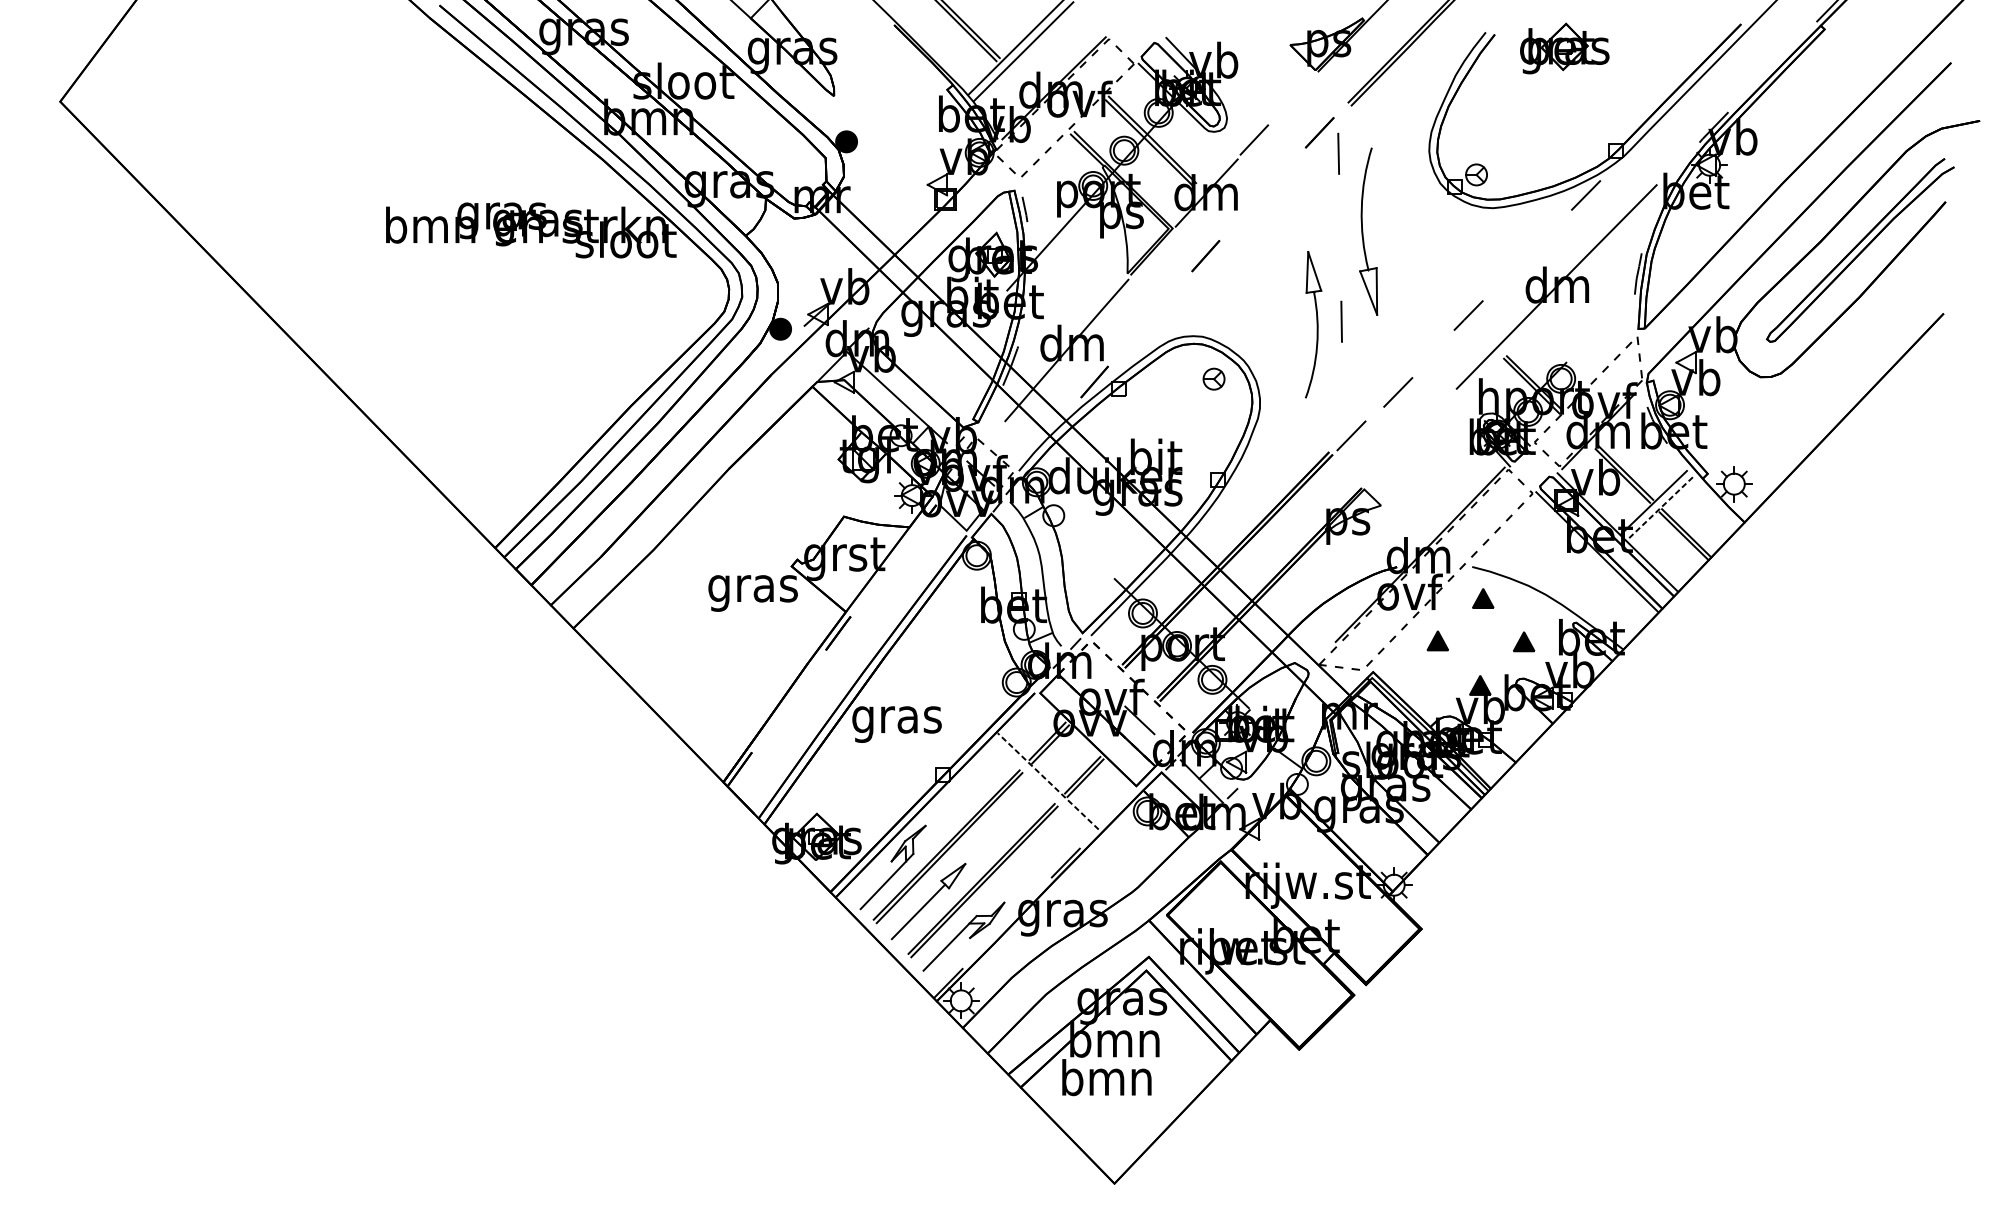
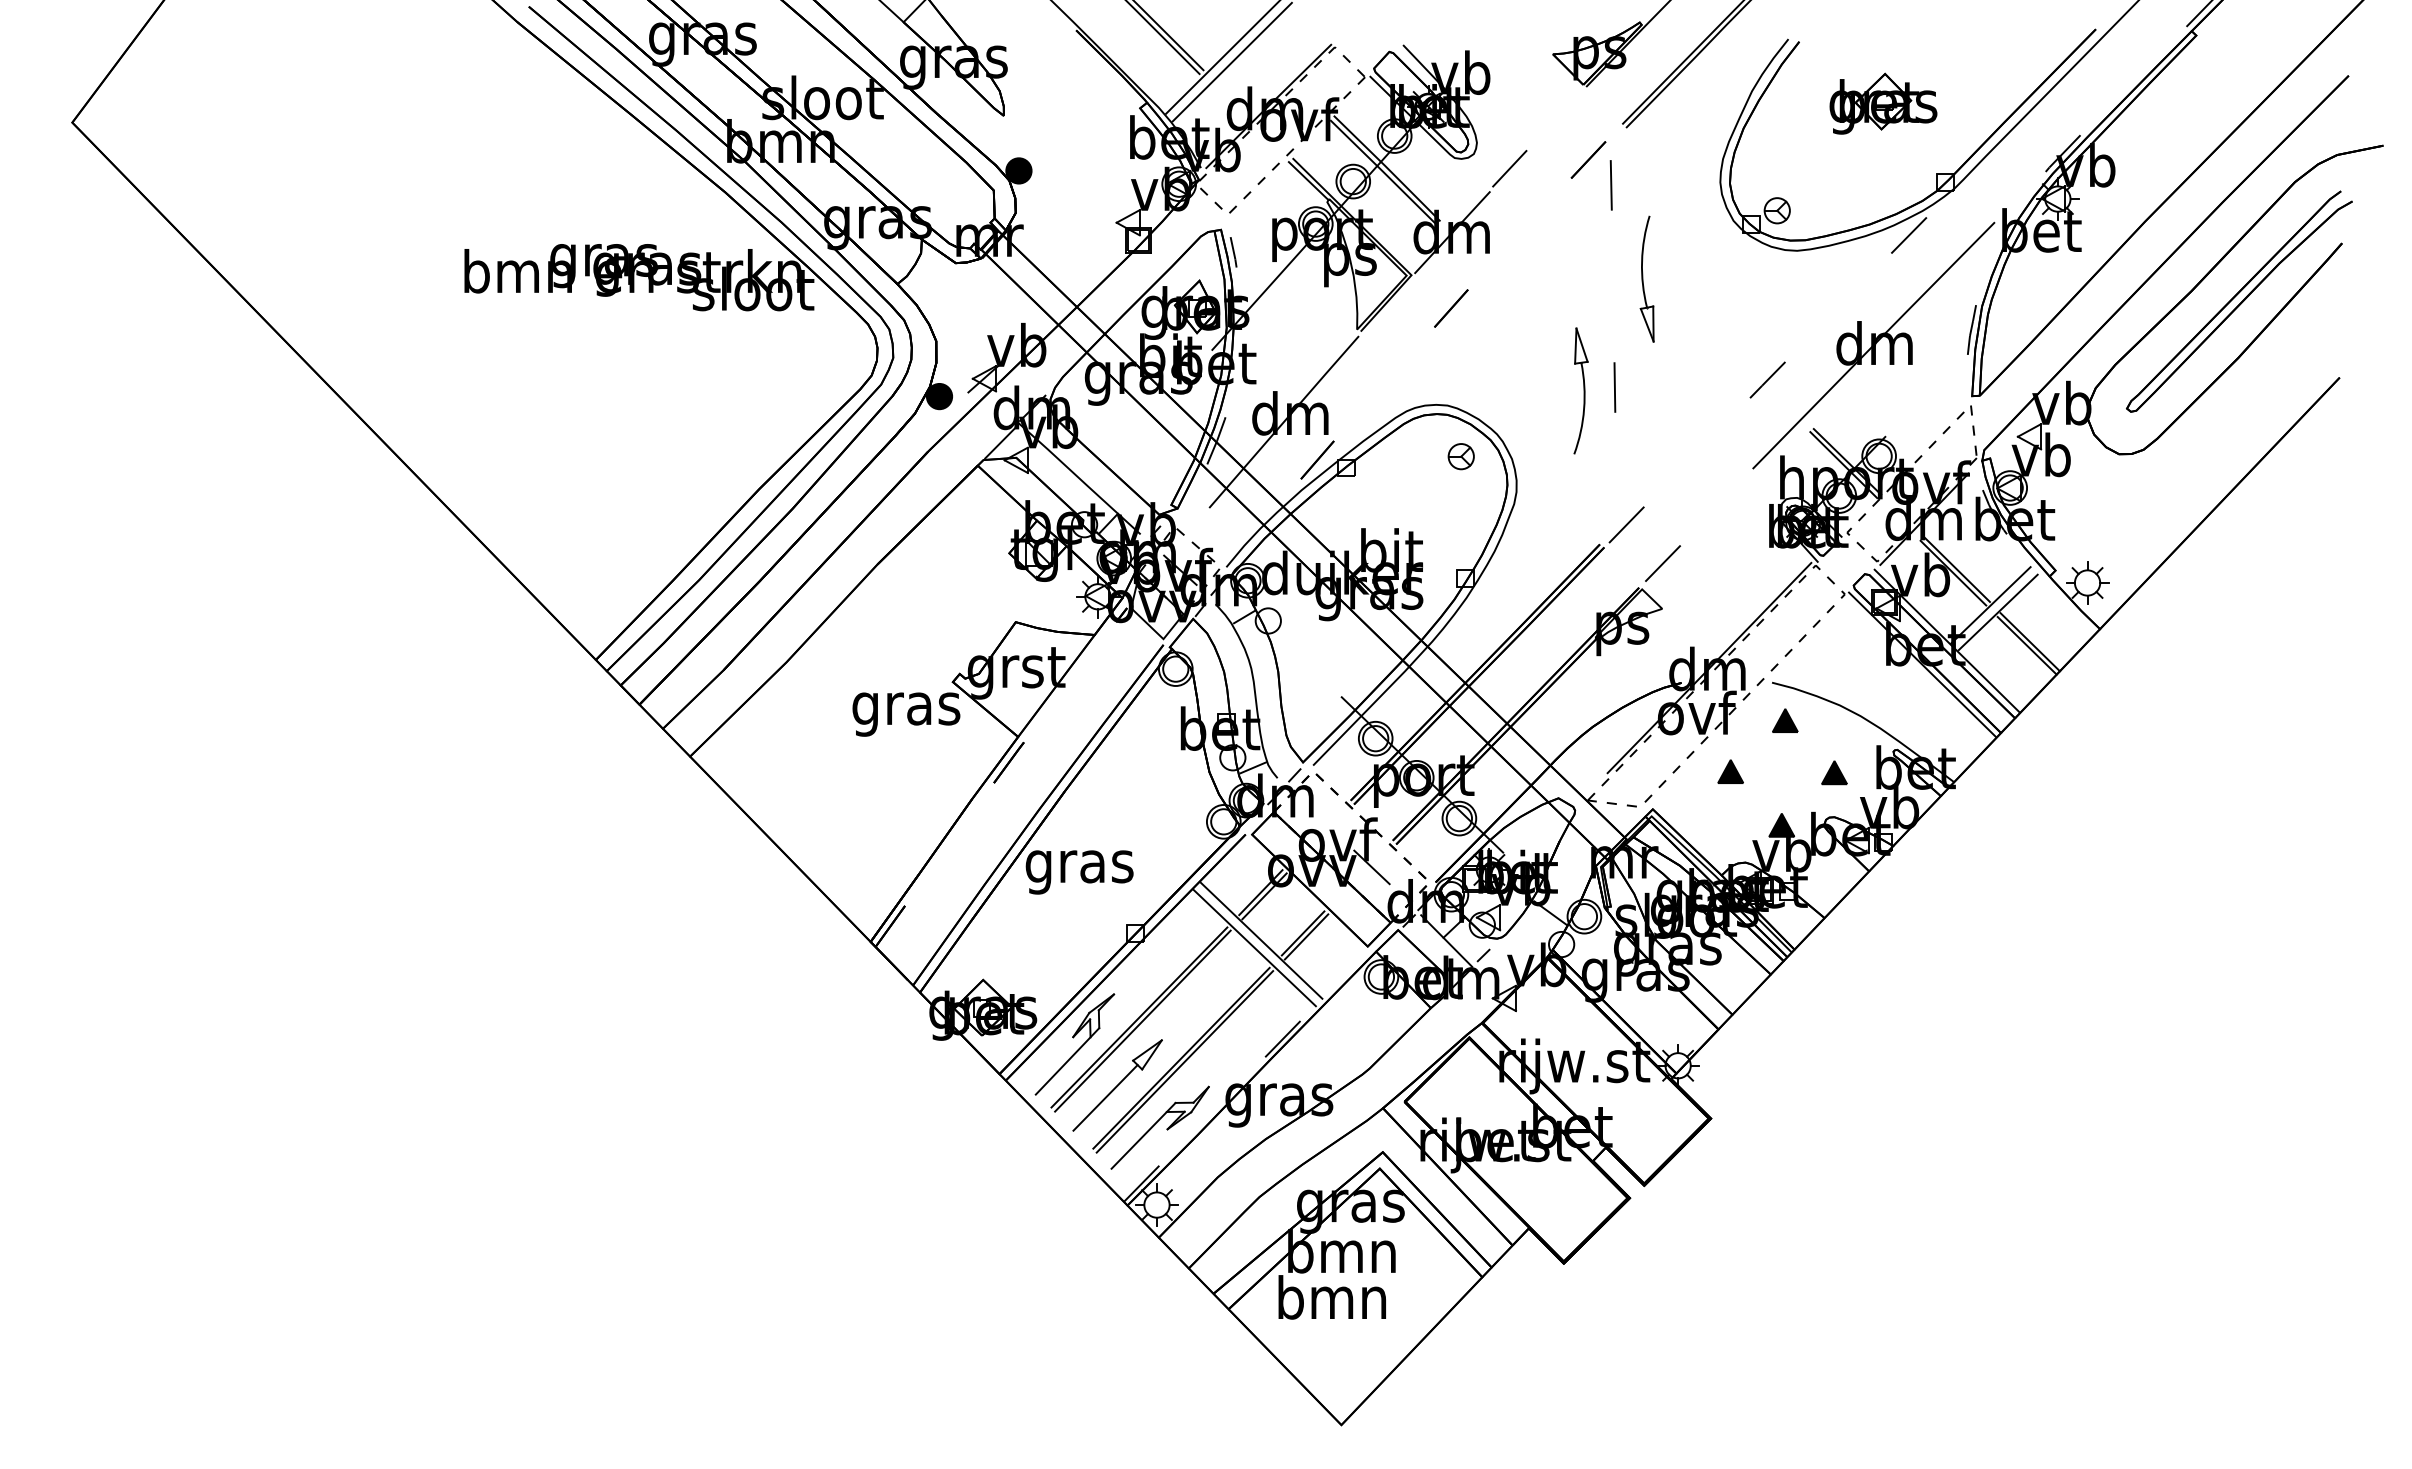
part: (1564, 48) -> (1883, 103), moved
part: (1367, 231) -> (1646, 278), size x0.62
part: (1313, 324) -> (1580, 390), size x0.71
line: (1397, 392) -> (1662, 563), moved
line: (1660, 508) -> (1998, 612), dashed -> solid
line: (1048, 781) -> (1261, 940), dashed -> solid
line: (1042, 786) -> (1254, 947), added

